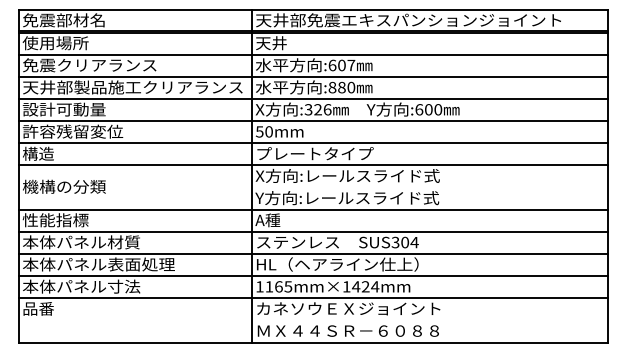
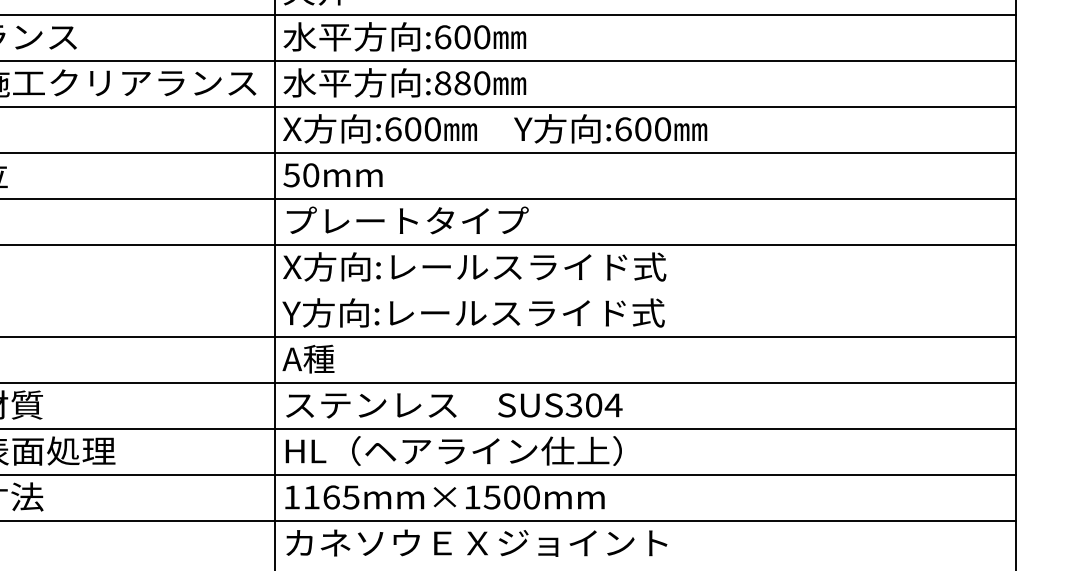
text: (351, 65) -> (482, 37), :607 -> :600
text: (317, 109) -> (411, 128), :326 -> :600
text: (365, 286) -> (511, 496), 1165mm×1424mm -> 1165mm×1500mm

